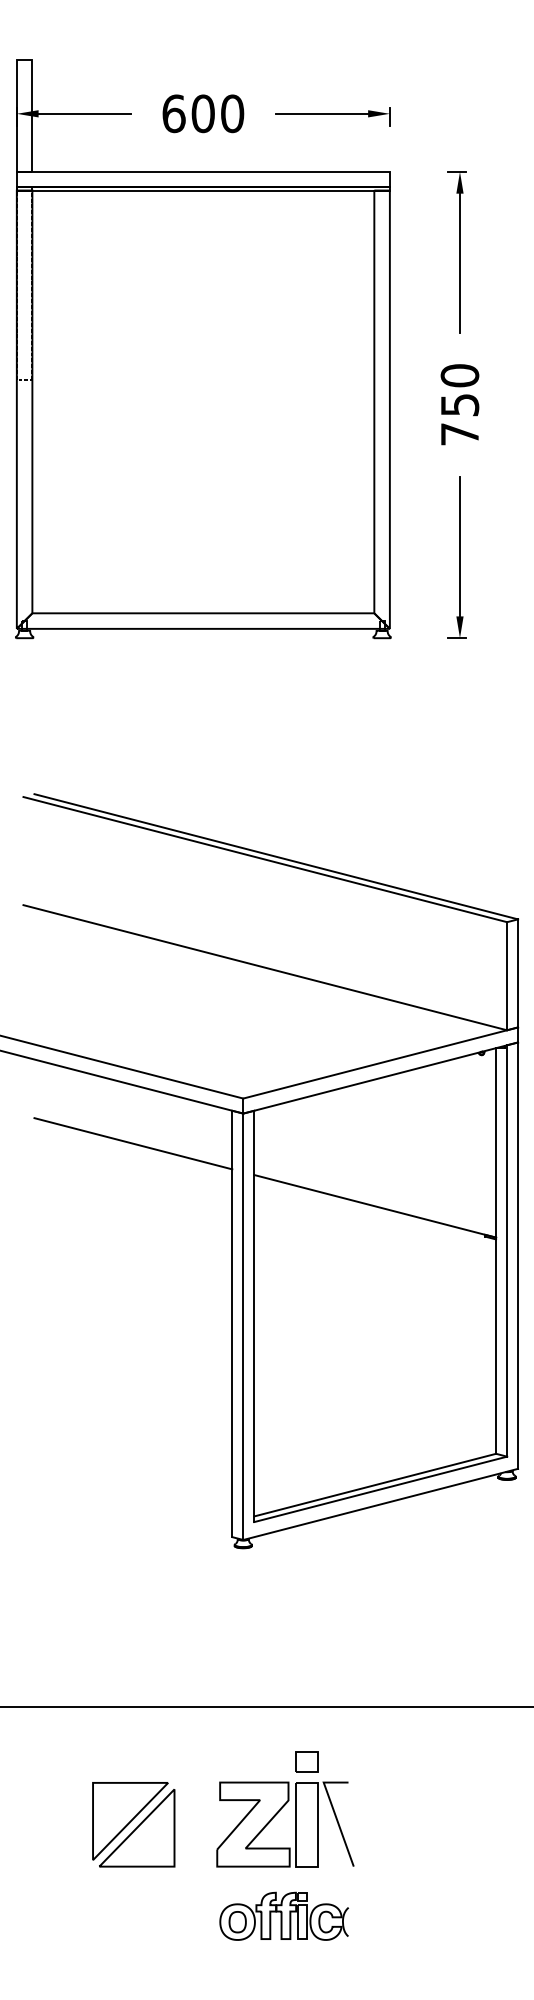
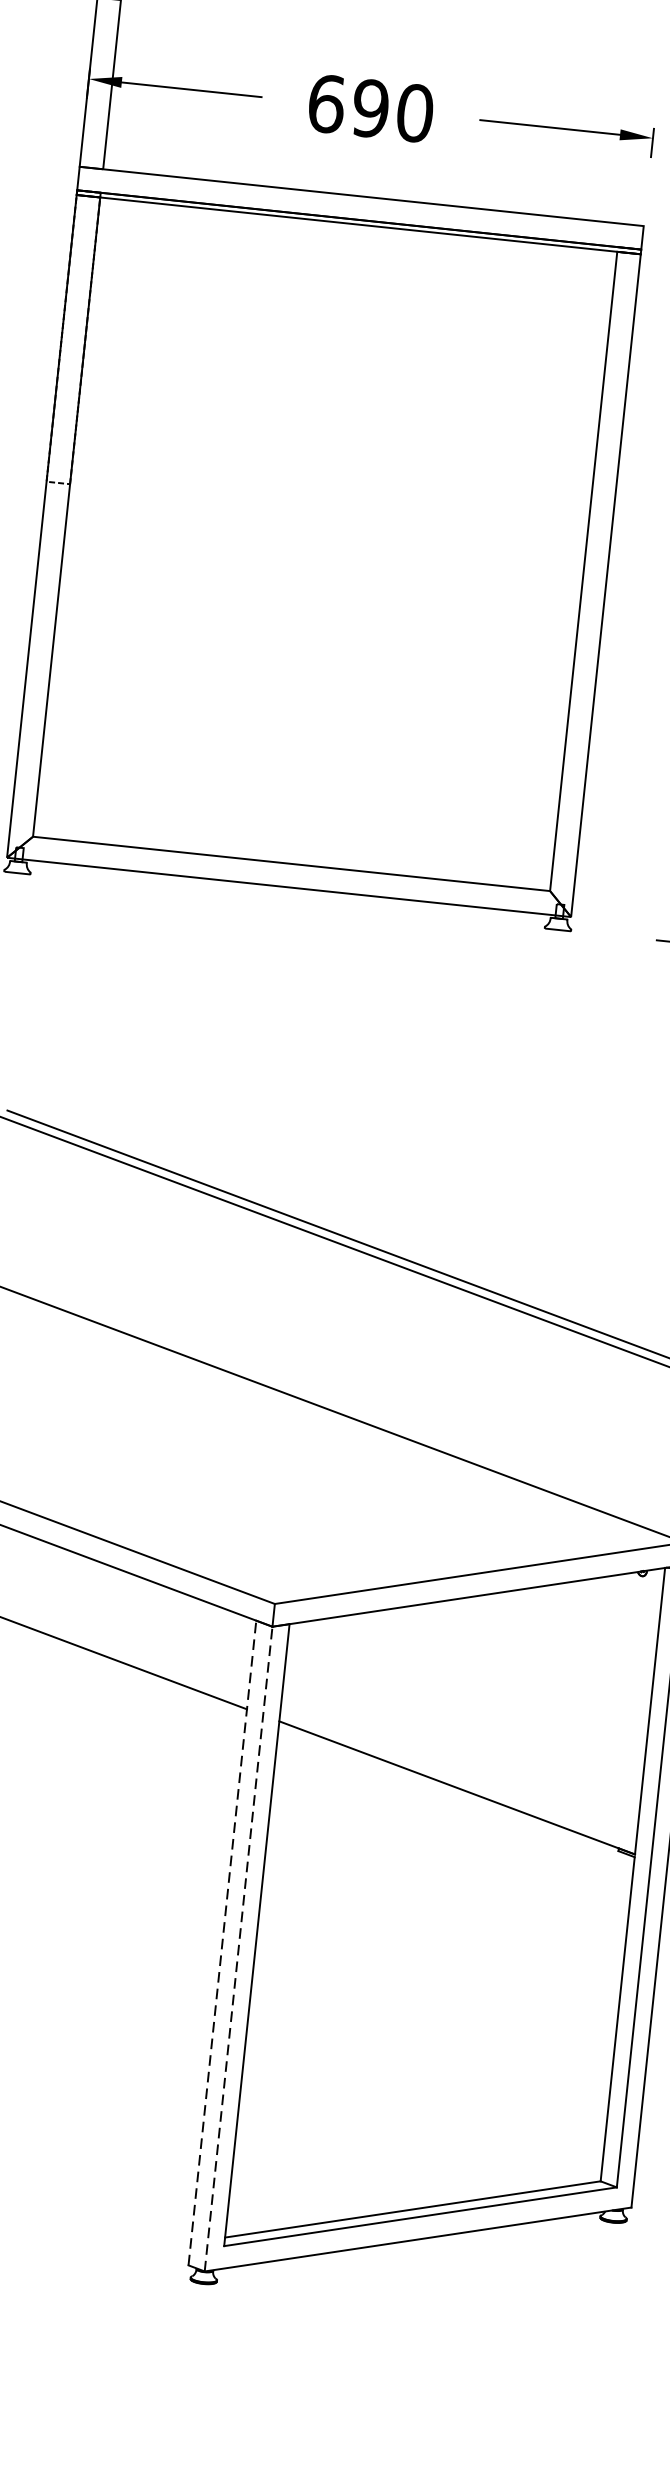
text: (202, 113) -> (369, 108), 600 -> 690
line: (232, 1323) -> (222, 1942), solid -> dashed
line: (243, 1326) -> (238, 1948), solid -> dashed

